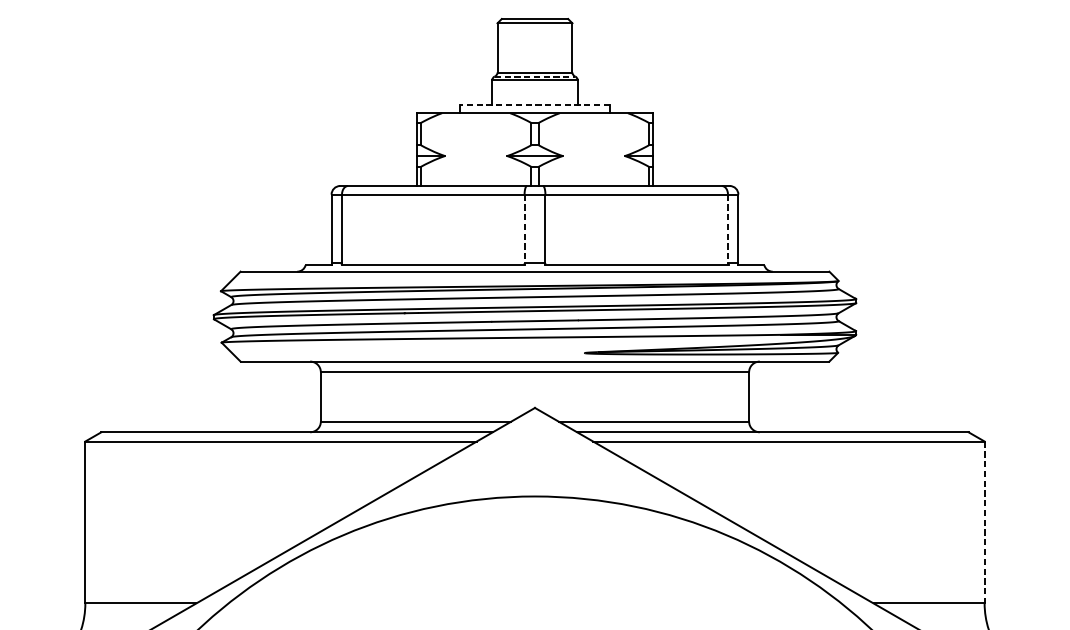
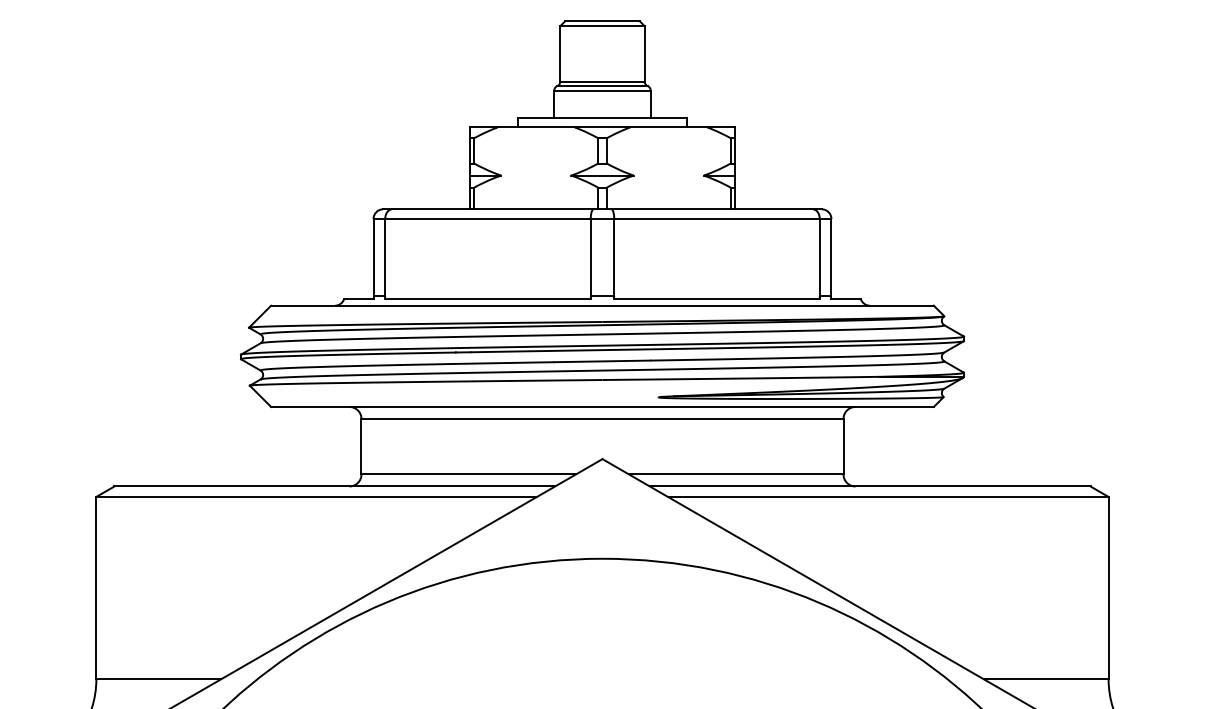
line: (535, 76) -> (602, 86), dashed -> solid
line: (534, 104) -> (601, 117), dashed -> solid
line: (524, 228) -> (590, 257), dashed -> solid
line: (727, 228) -> (819, 257), dashed -> solid
line: (984, 522) -> (1108, 588), dashed -> solid

